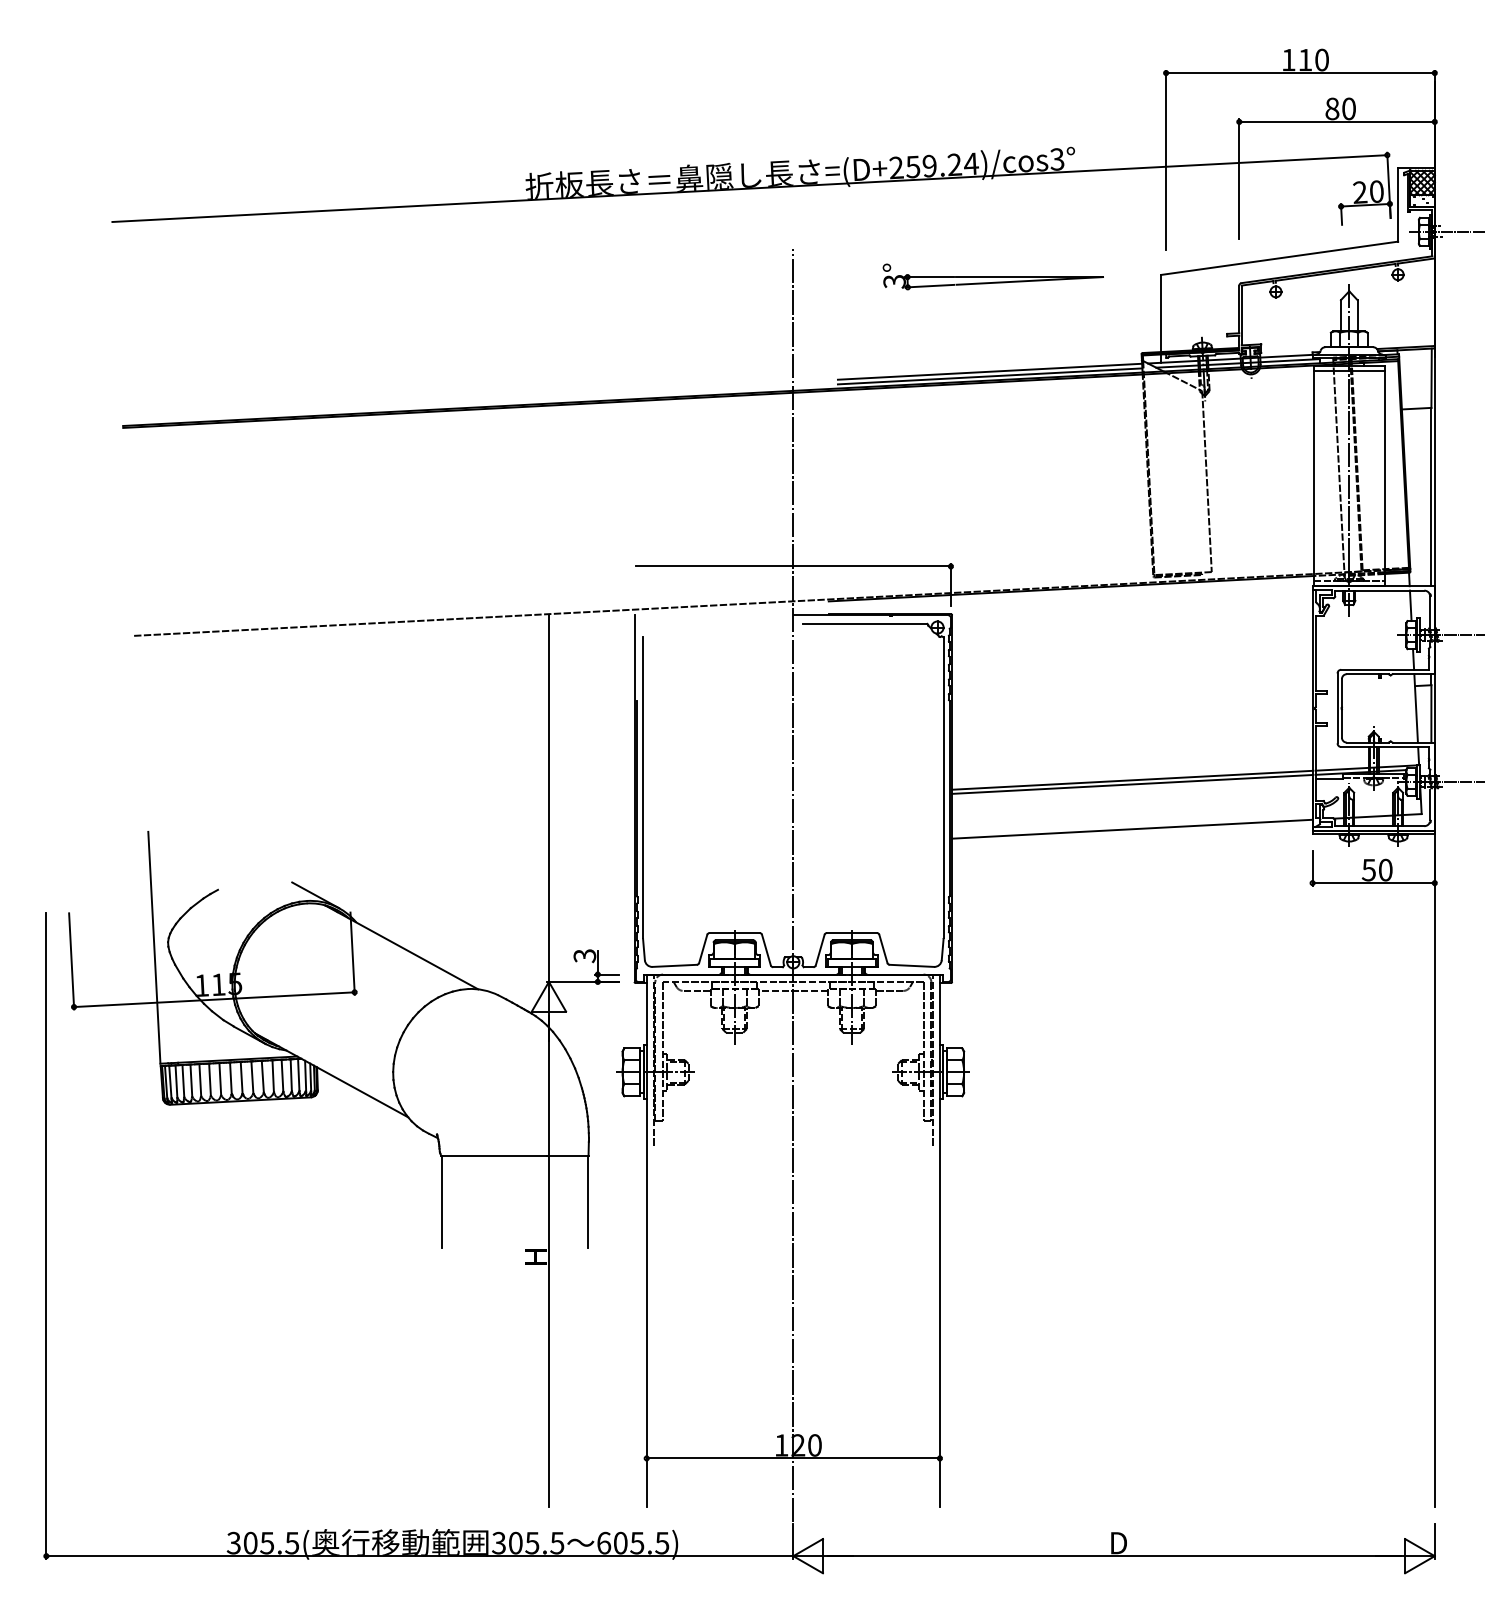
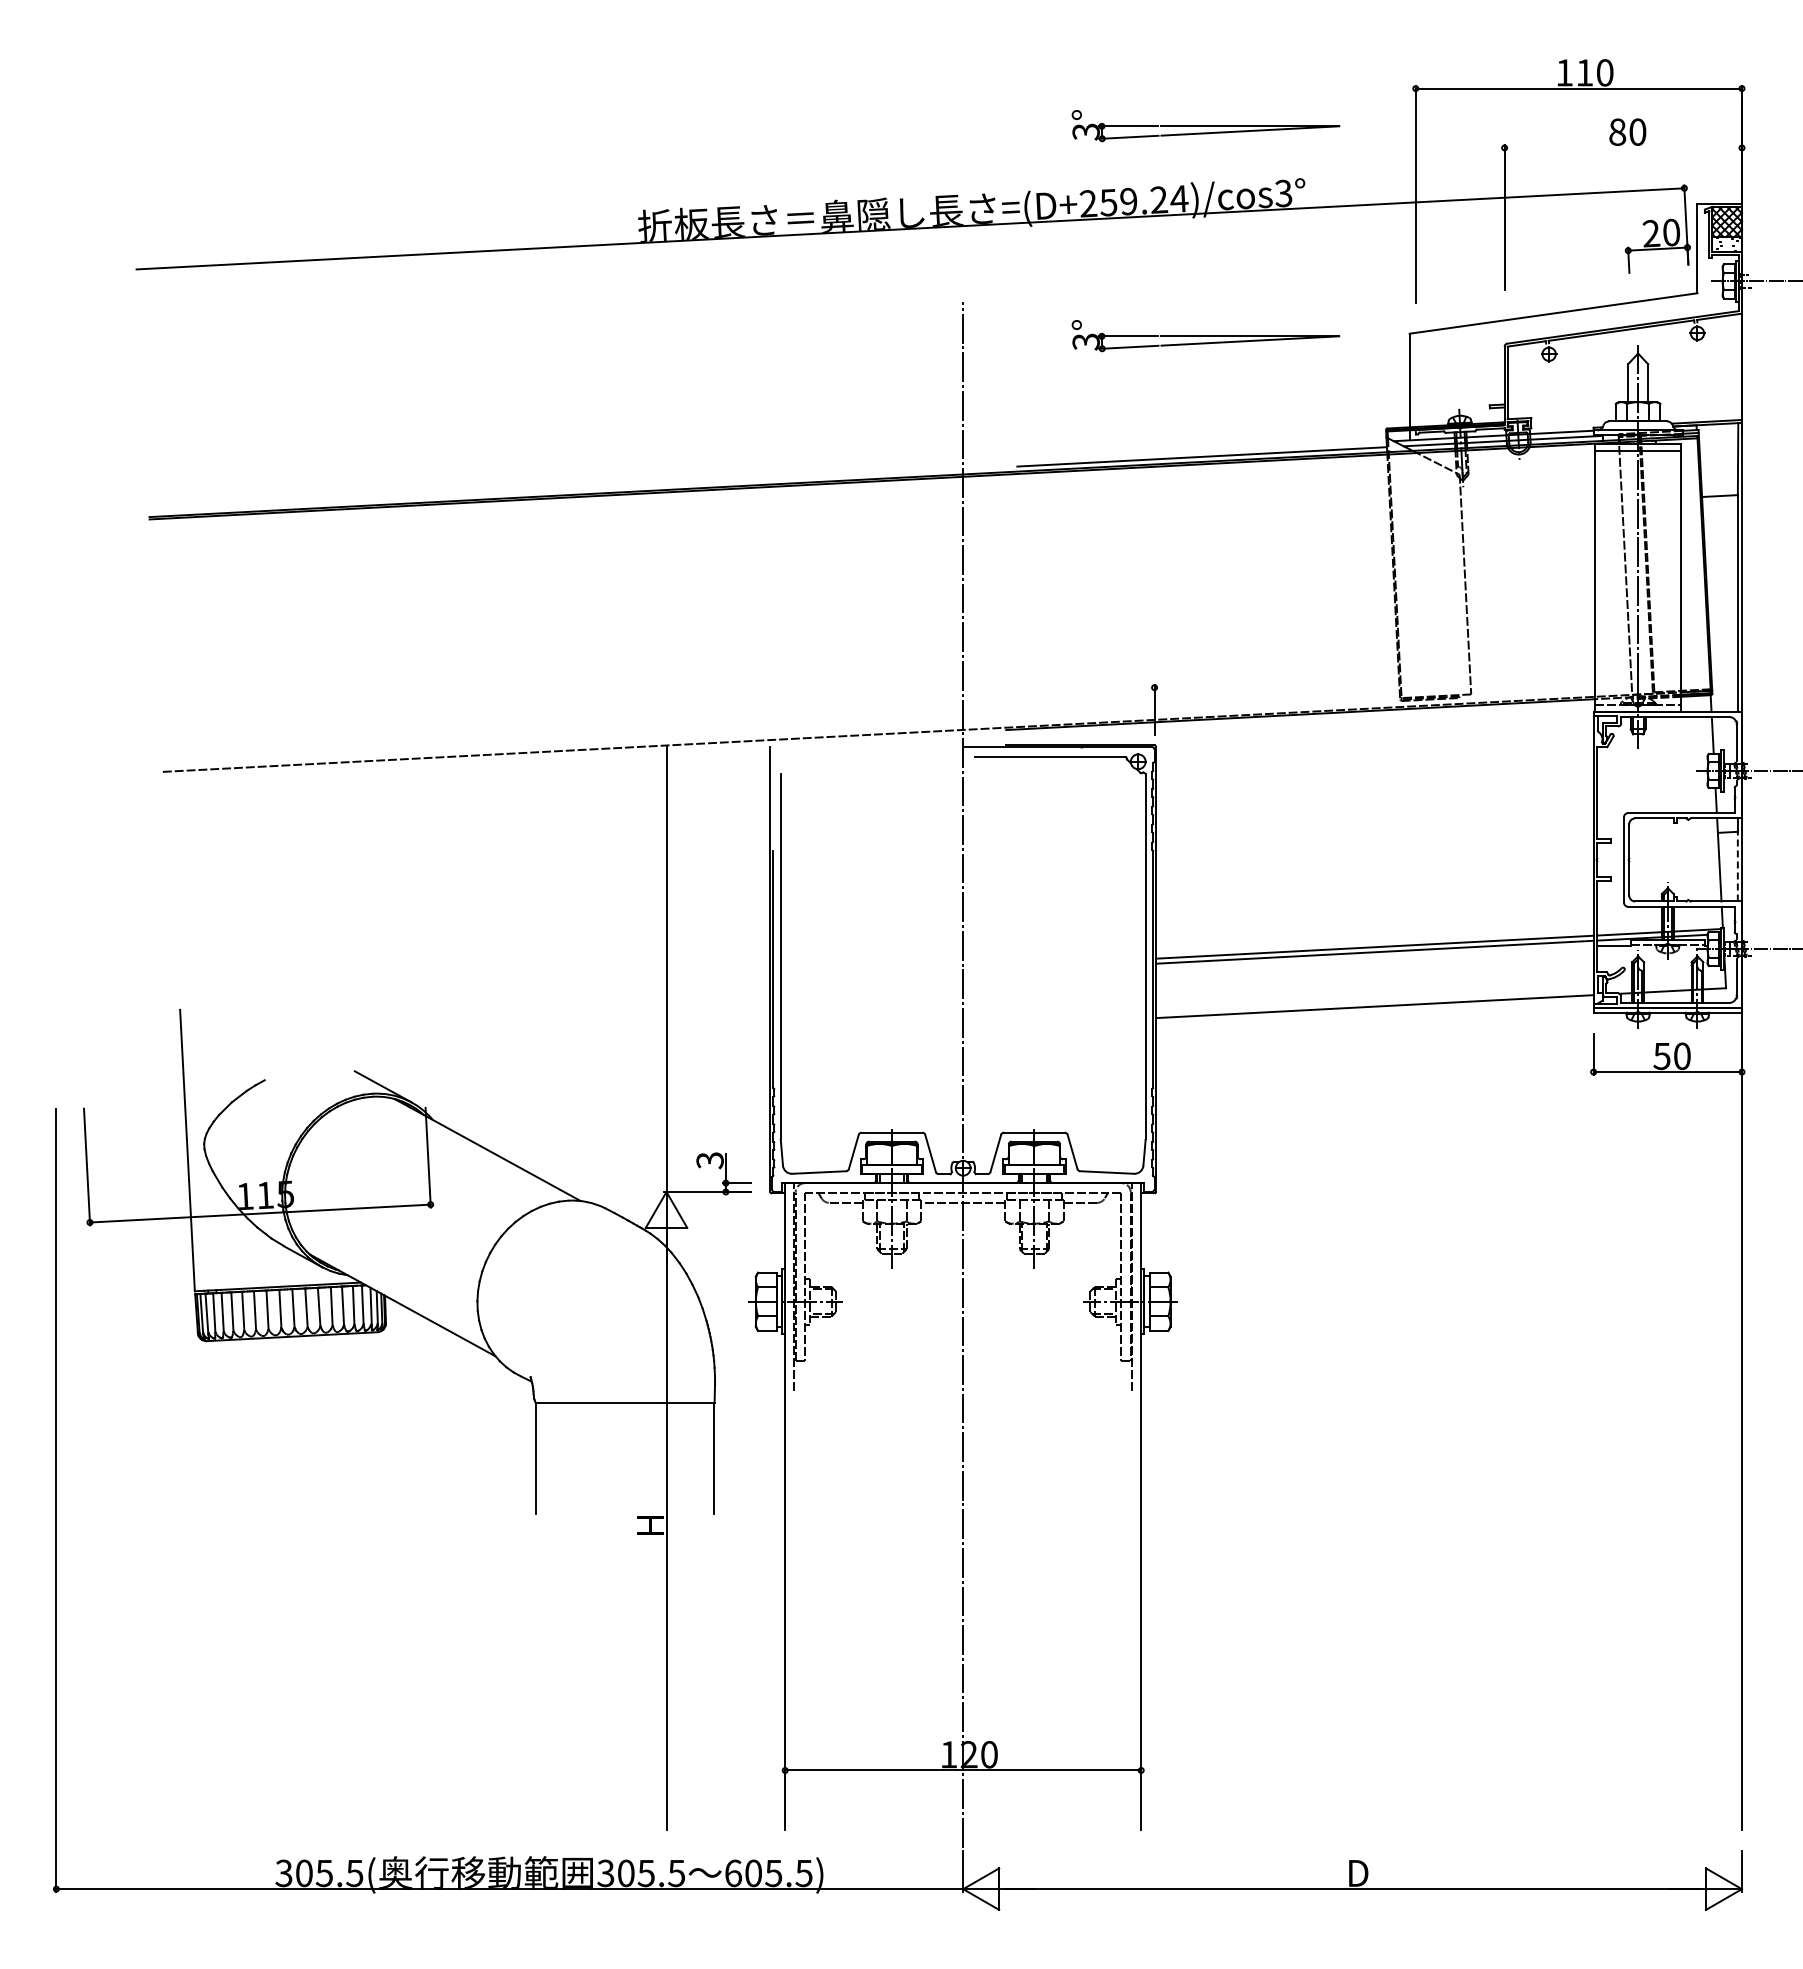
part: (992, 104) -> (1205, 126), added
line: (1336, 121) -> (1622, 147), removed
line: (989, 371) -> (1201, 450), removed
line: (792, 566) -> (962, 687), removed
line: (1431, 713) -> (1737, 866), solid -> dashed

